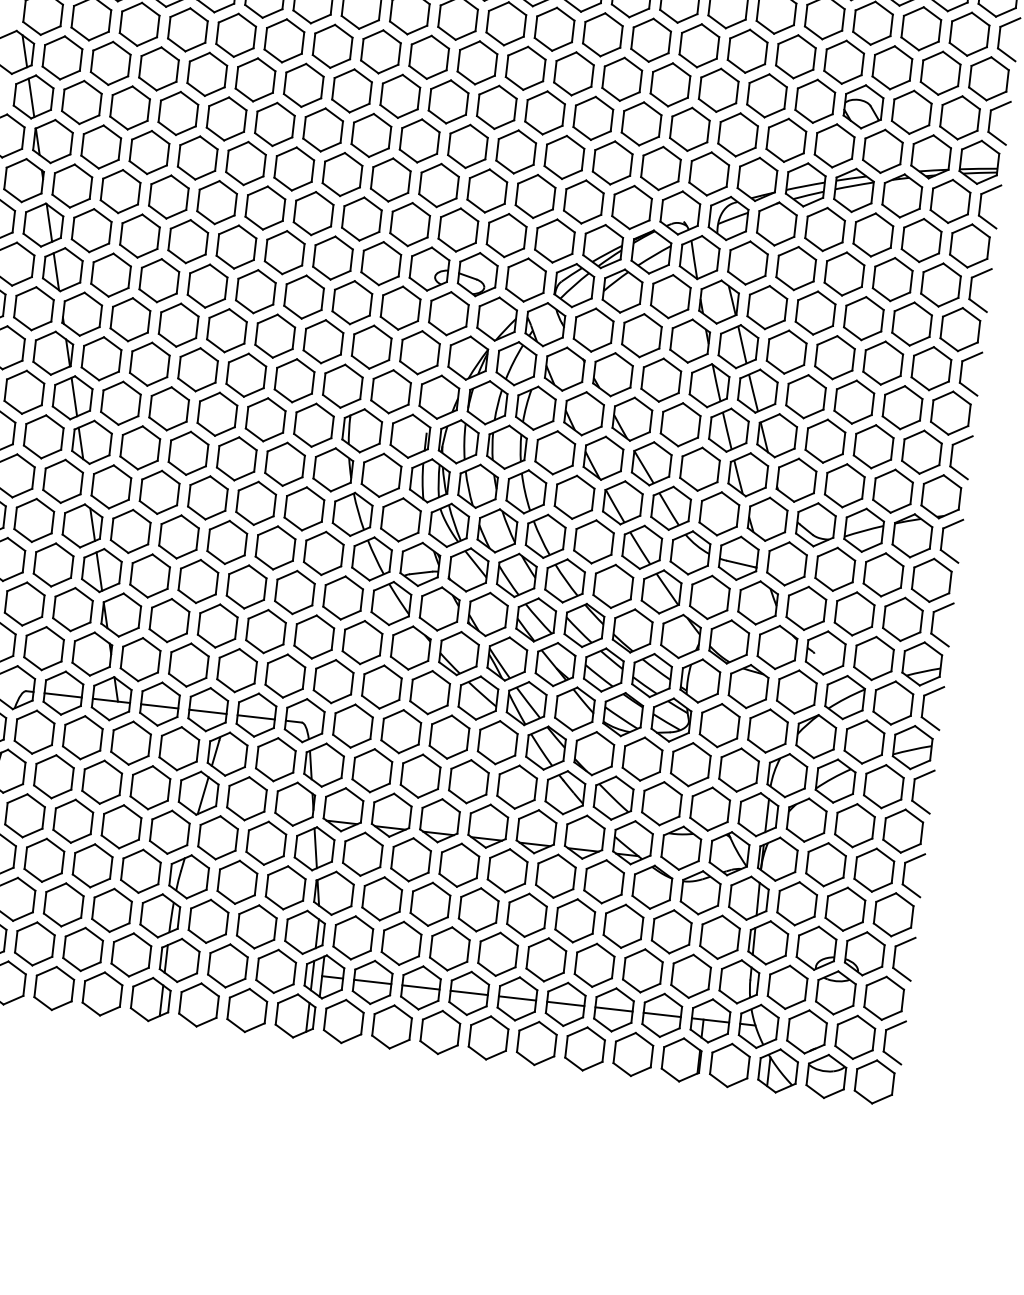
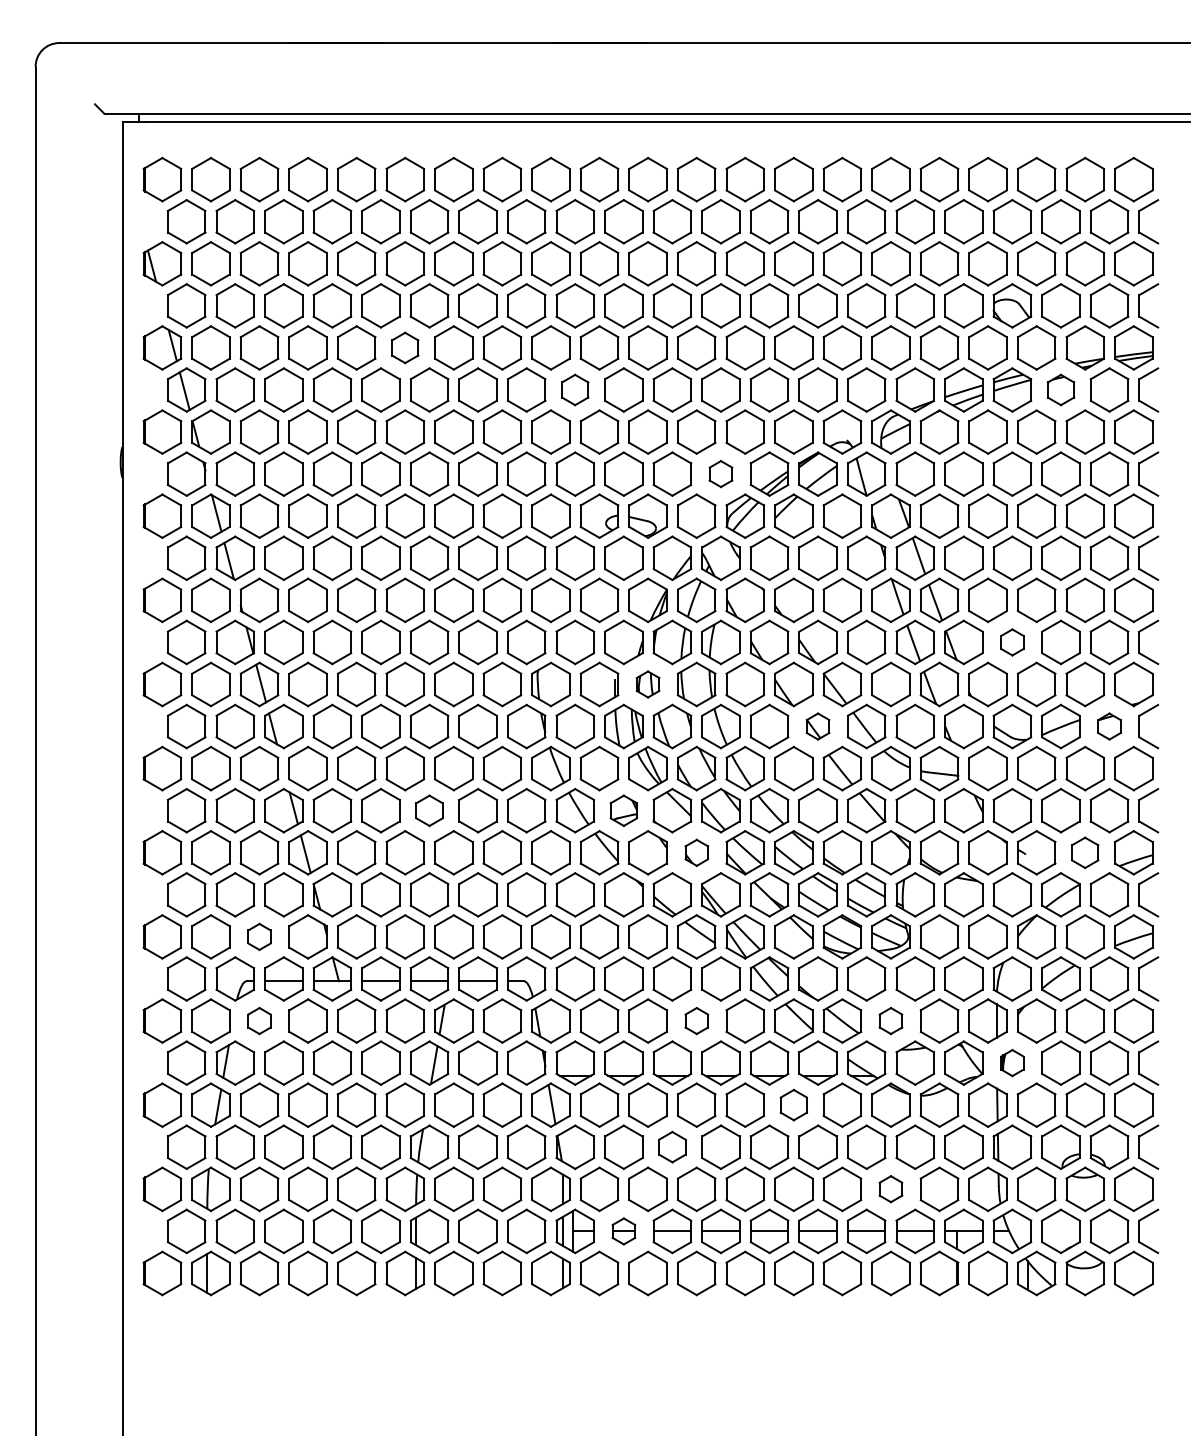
part: (254, 79) -> (404, 347), size x0.7
part: (418, 140) -> (574, 389), size x0.7
part: (901, 195) -> (1060, 389), size x0.7
part: (554, 240) -> (720, 473), size x0.6
part: (458, 441) -> (647, 684), size x0.6
part: (825, 441) -> (1012, 642), size x0.6
part: (622, 502) -> (817, 726), size x0.6
part: (912, 535) -> (1109, 726), size x0.6
part: (227, 542) -> (429, 810), size x0.7
part: (419, 564) -> (623, 810), size x0.7
part: (487, 614) -> (696, 852), size x0.6
part: (44, 648) -> (259, 936), size x0.6
part: (873, 658) -> (1084, 852), size x0.7
part: (34, 731) -> (259, 1020), size x0.6
part: (468, 781) -> (696, 1020), size x0.6
part: (661, 803) -> (890, 1020), size x0.6
part: (777, 858) -> (1012, 1062), size x0.6
part: (555, 875) -> (793, 1104), size x0.7
part: (430, 903) -> (672, 1146), size x0.7
part: (642, 970) -> (890, 1188), size x0.6
part: (372, 982) -> (623, 1231), size x0.6

